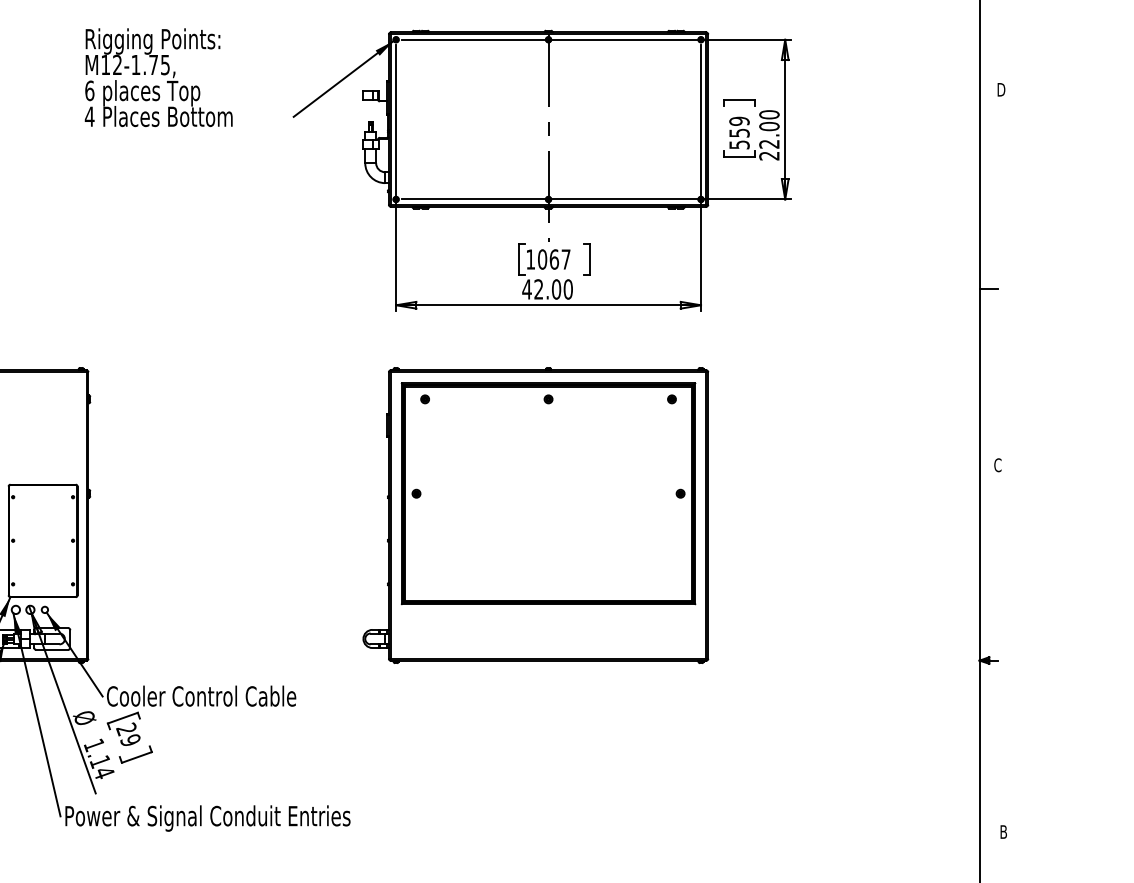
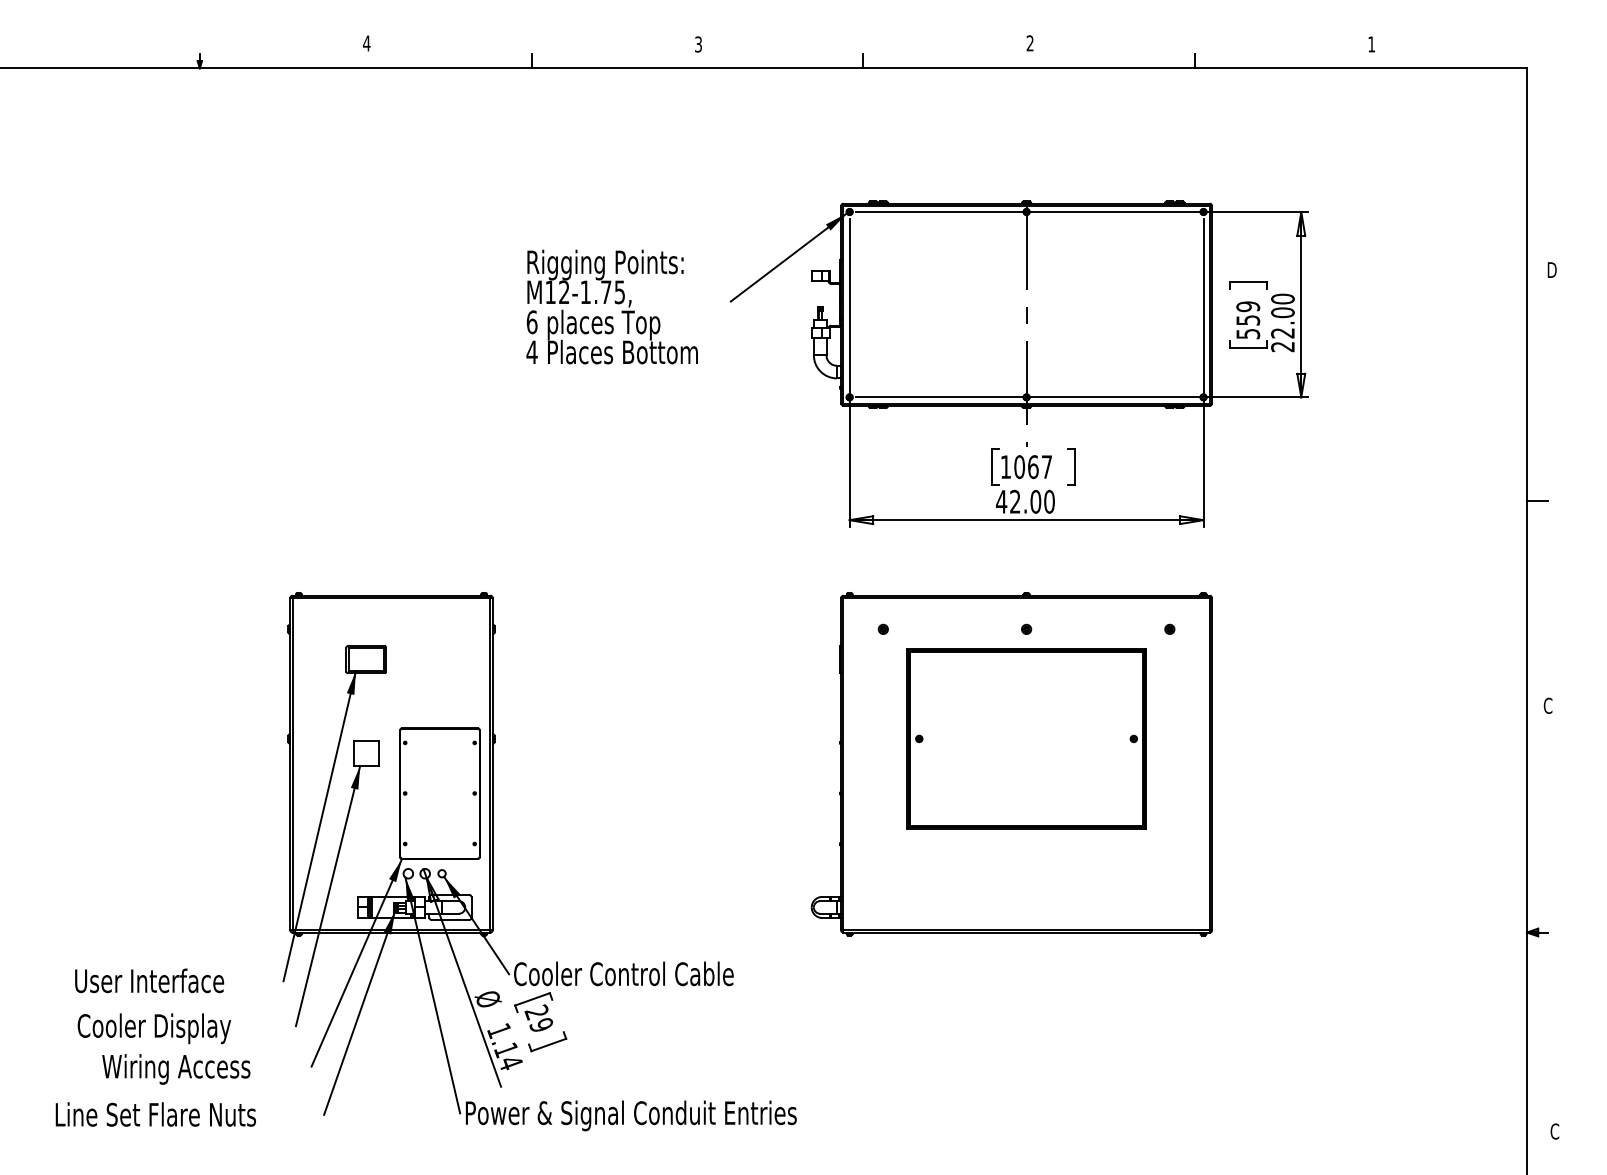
text: (158, 77) -> (611, 306), moved
part: (548, 493) -> (1026, 738), size x0.7
text: (1003, 831) -> (1554, 1131), B -> C

